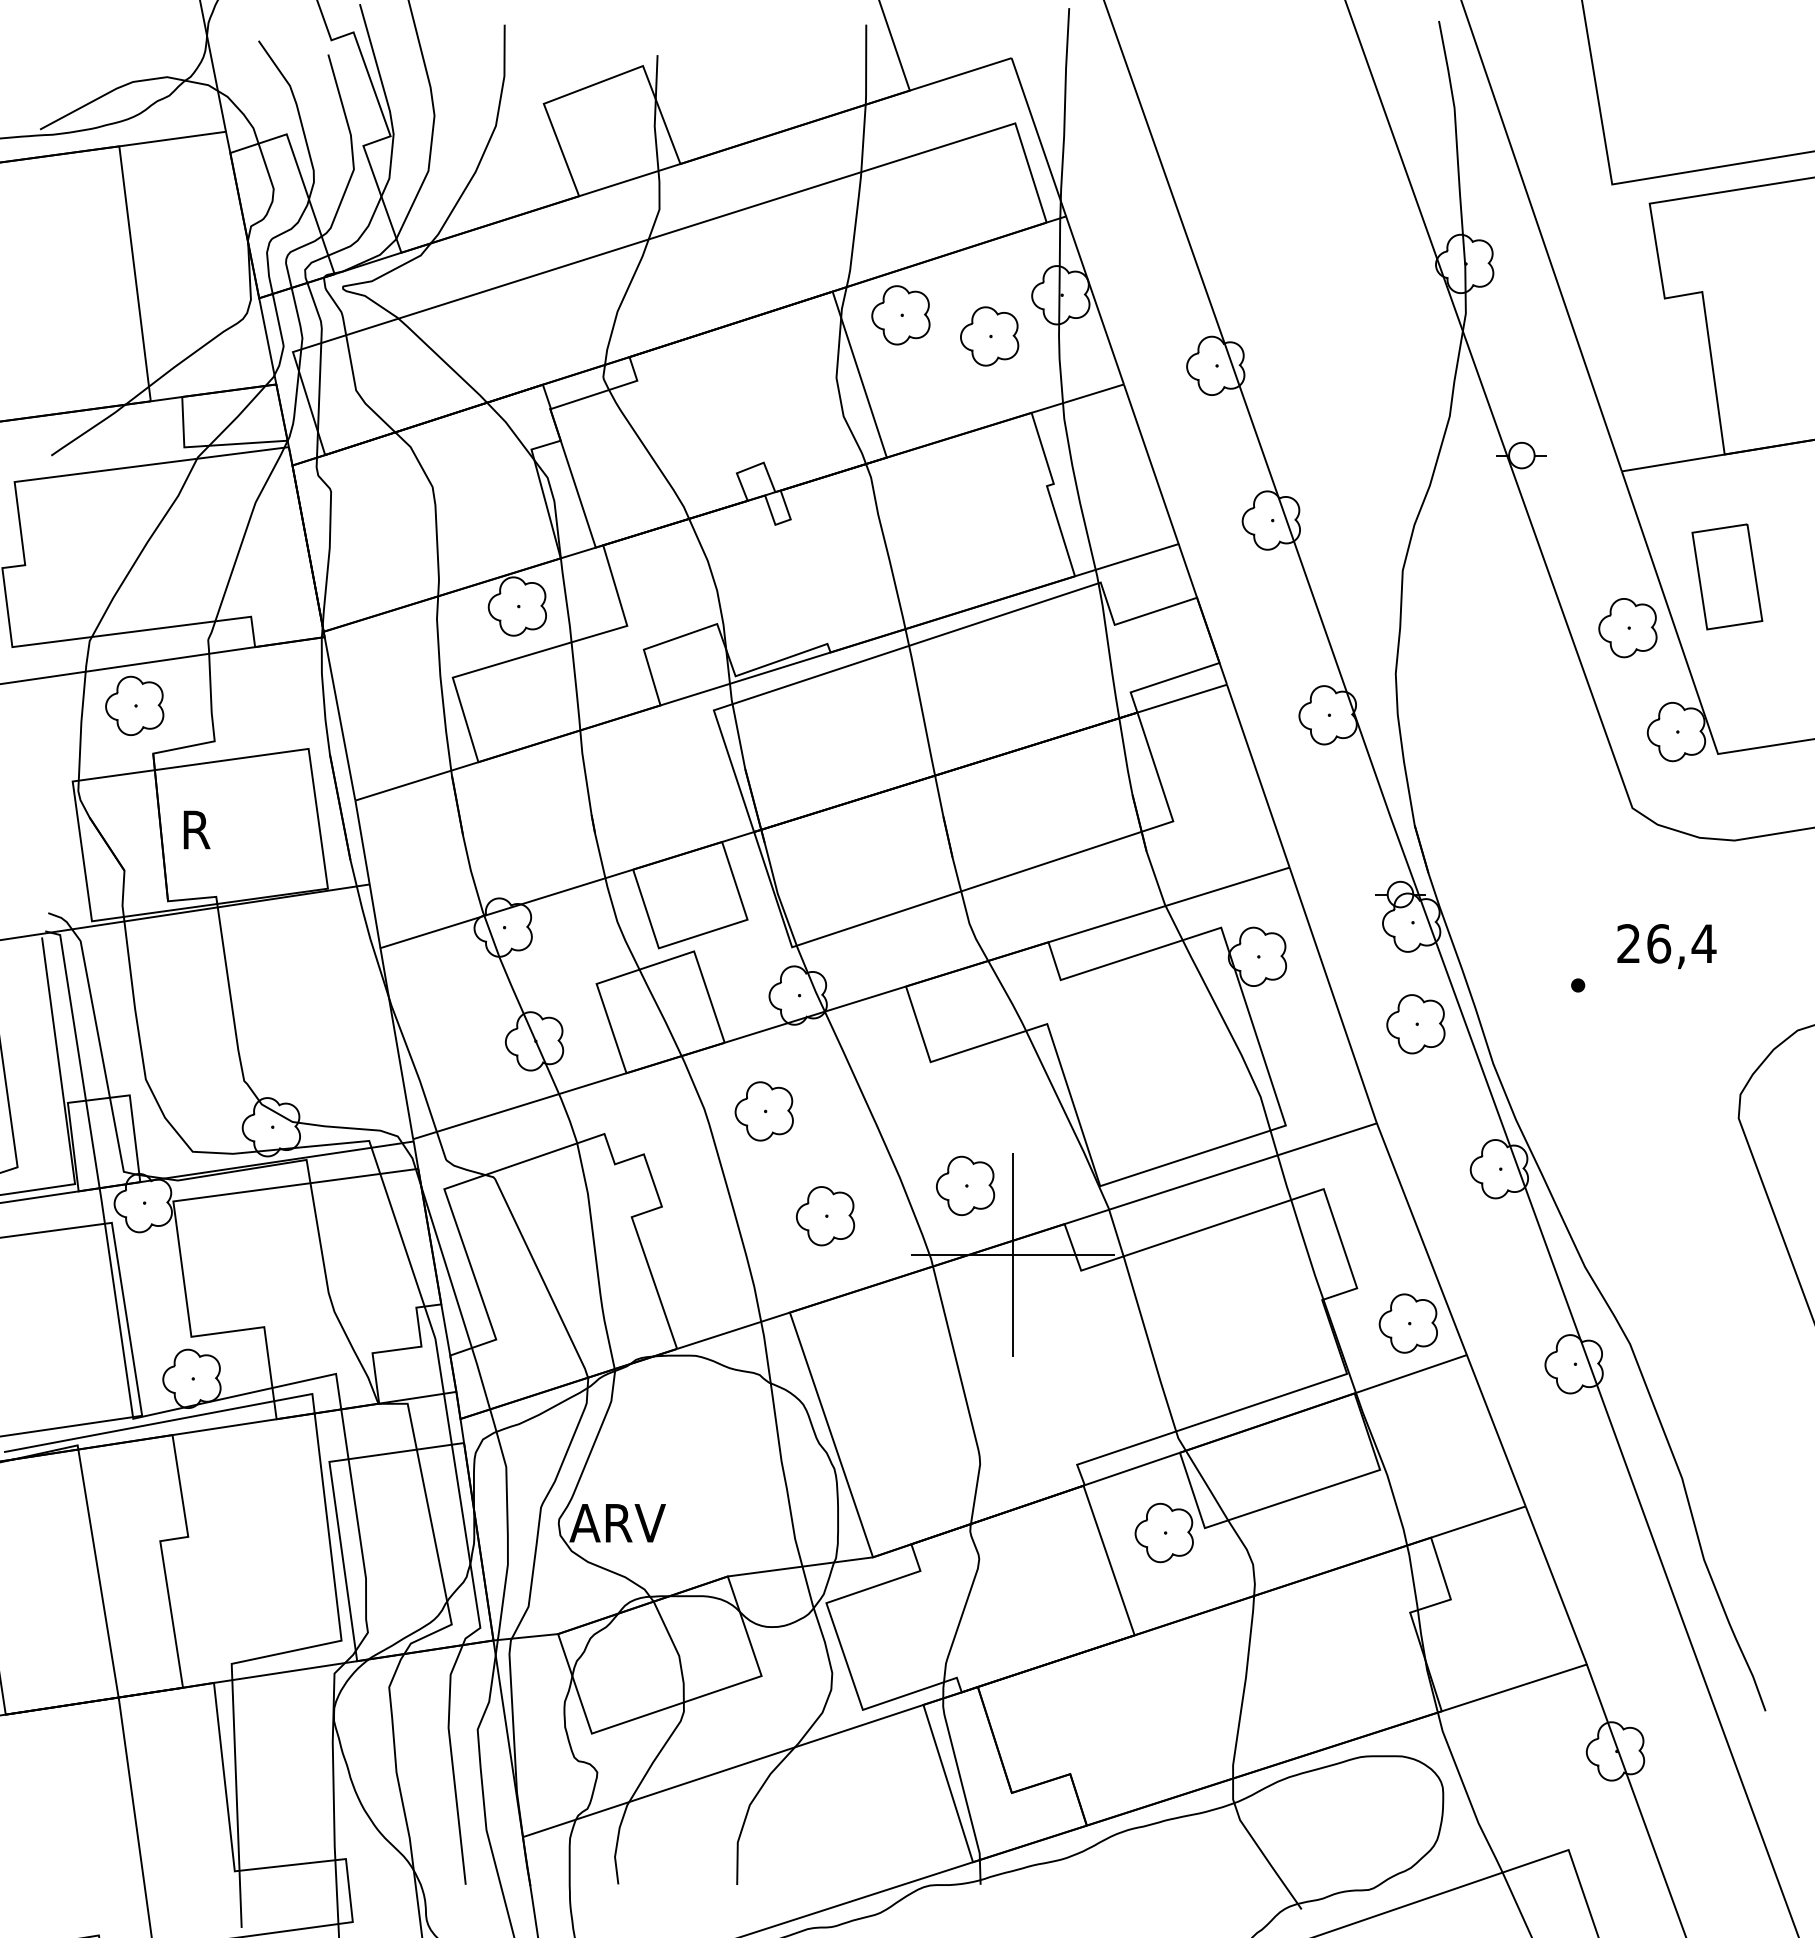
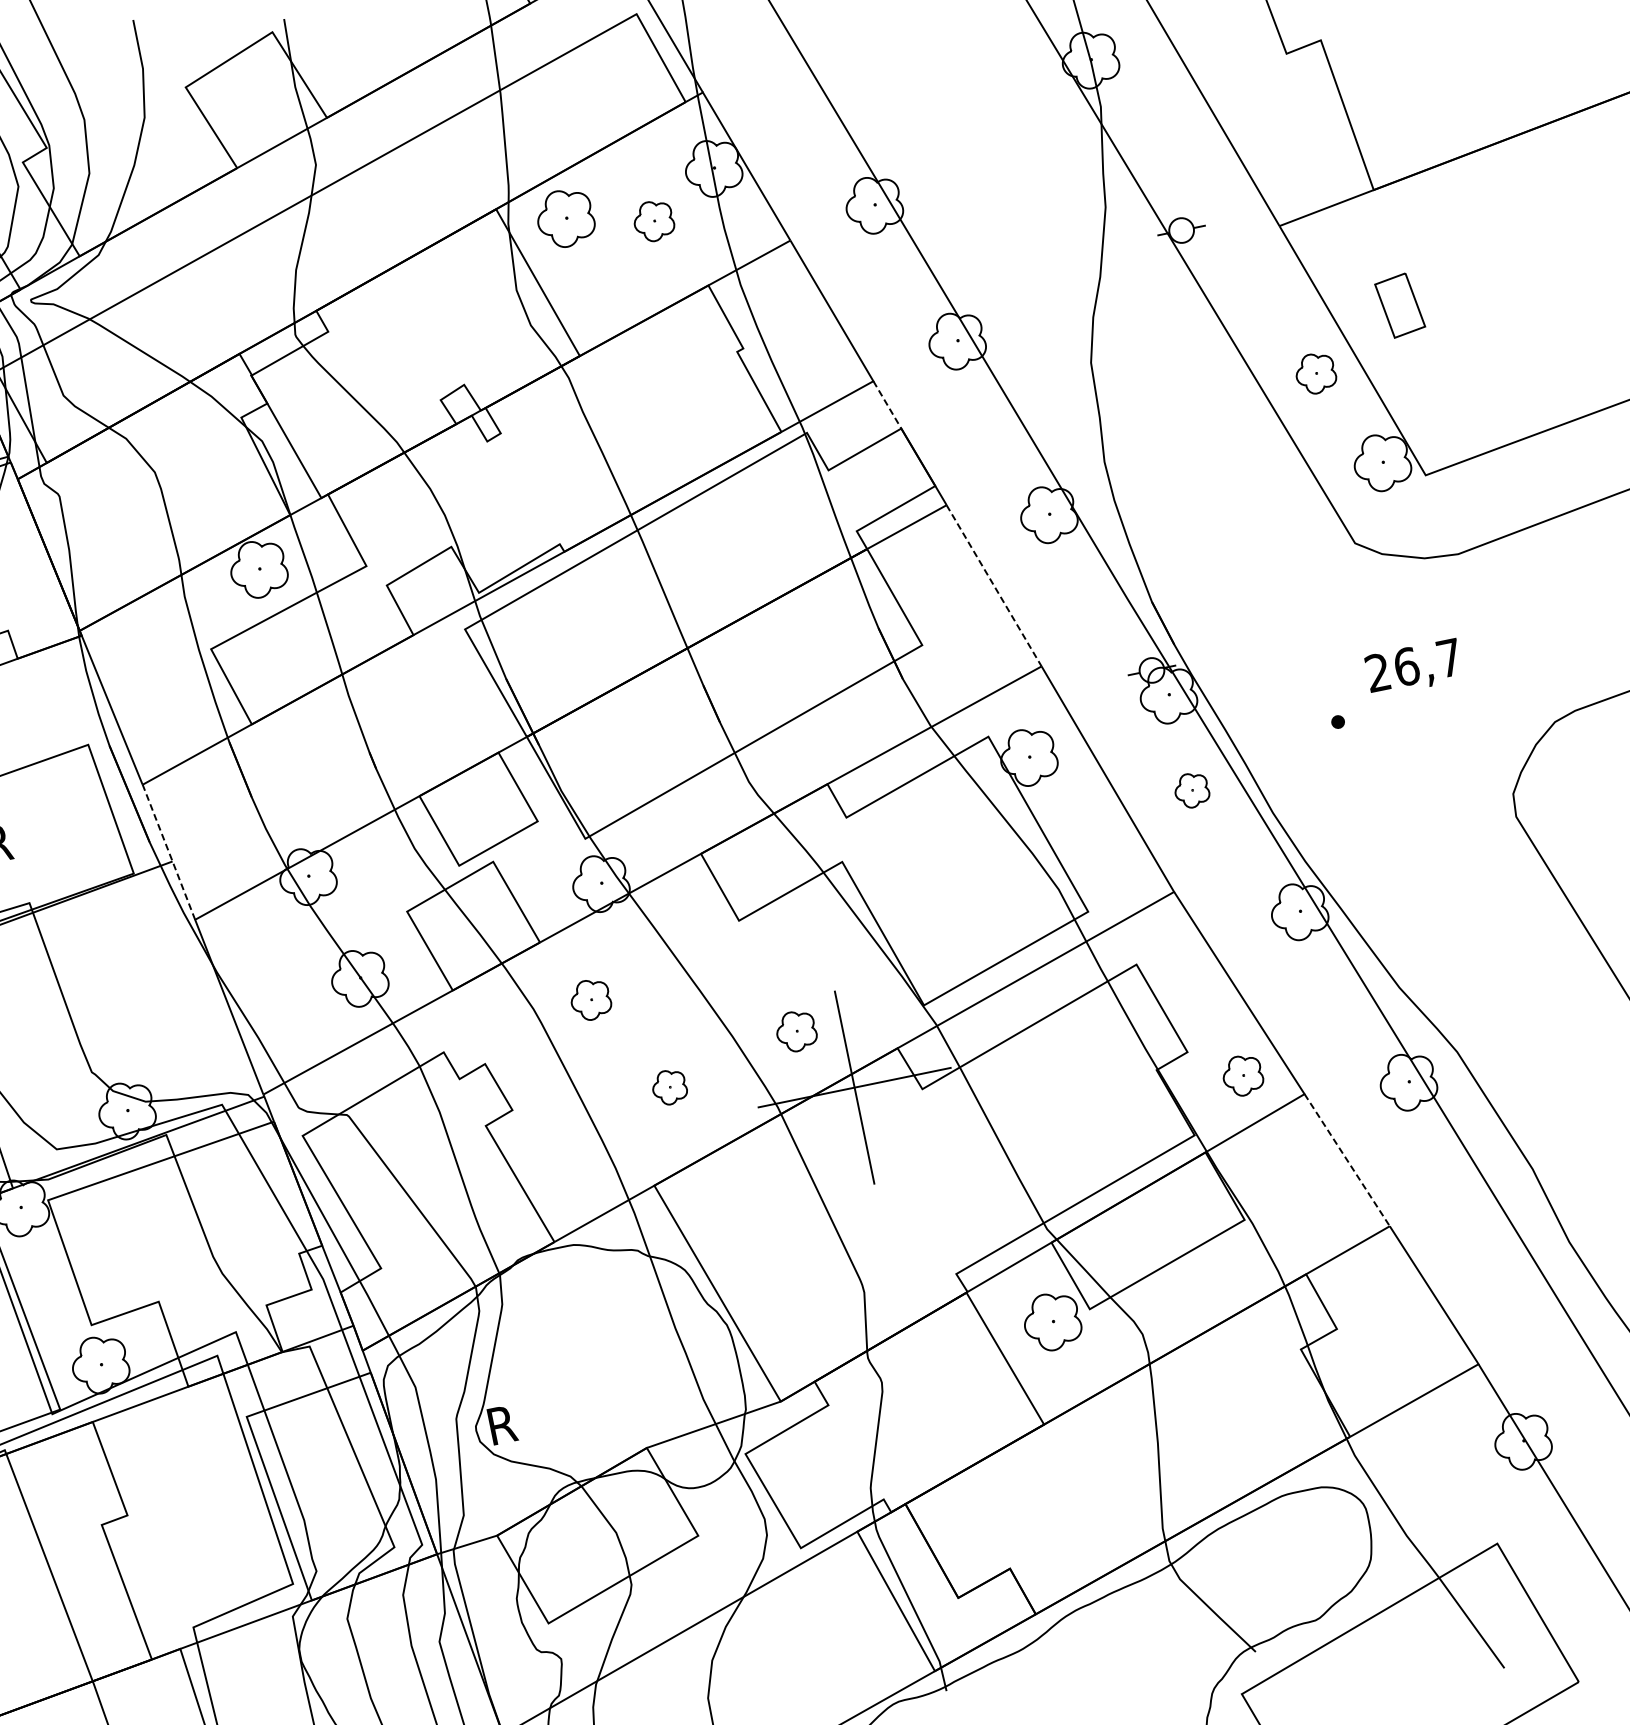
part: (989, 336) -> (653, 221), size x0.7
line: (1188, 571) -> (888, 405), solid -> dashed
part: (1727, 576) -> (1400, 305), size x0.6
part: (1627, 628) -> (1315, 373), size x0.7
line: (1258, 776) -> (994, 586), solid -> dashed
line: (368, 874) -> (169, 852), solid -> dashed
text: (1703, 943) -> (1448, 657), 26,4 -> 26,7
part: (1415, 1024) -> (1191, 790), size x0.6
part: (763, 1111) -> (590, 1000), size x0.7
part: (965, 1185) -> (796, 1030), size x0.7
part: (825, 1216) -> (669, 1087), size x0.6
part: (1407, 1323) -> (1242, 1075), size x0.7
line: (1496, 1431) -> (1347, 1160), solid -> dashed
text: (617, 1523) -> (531, 1419), ARV -> R

